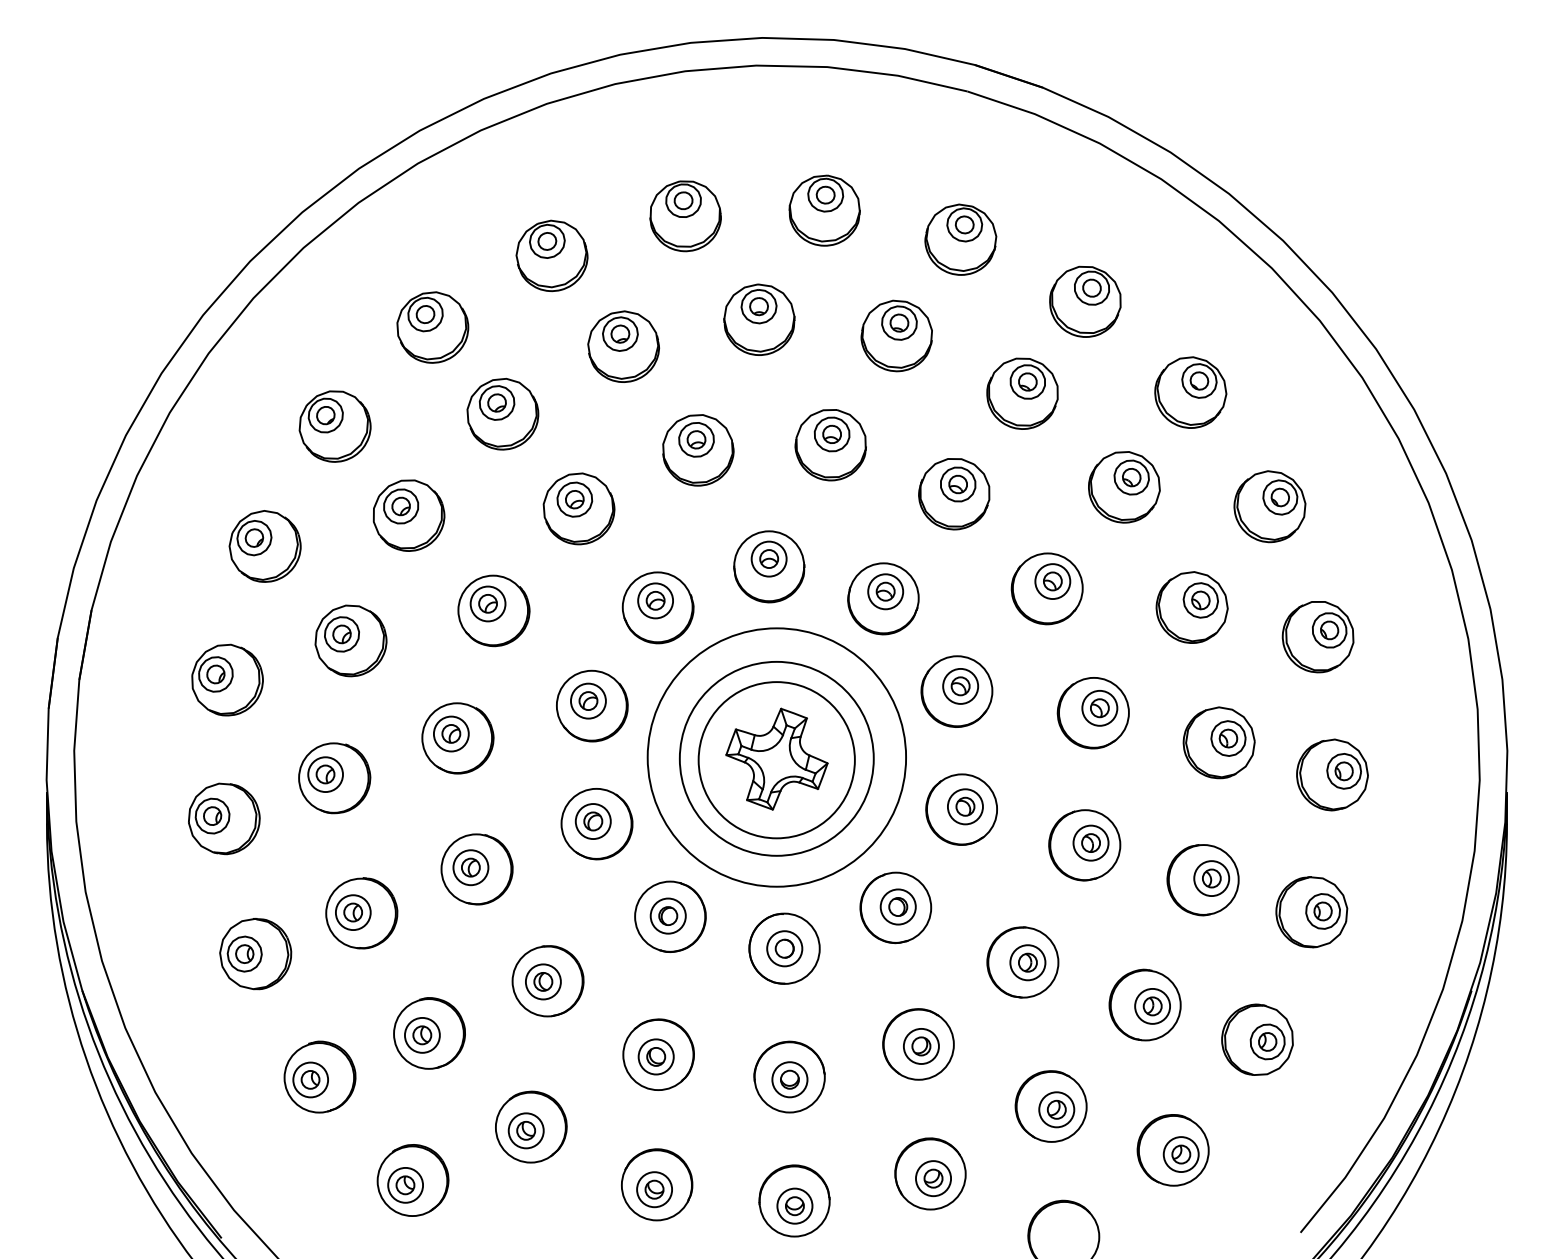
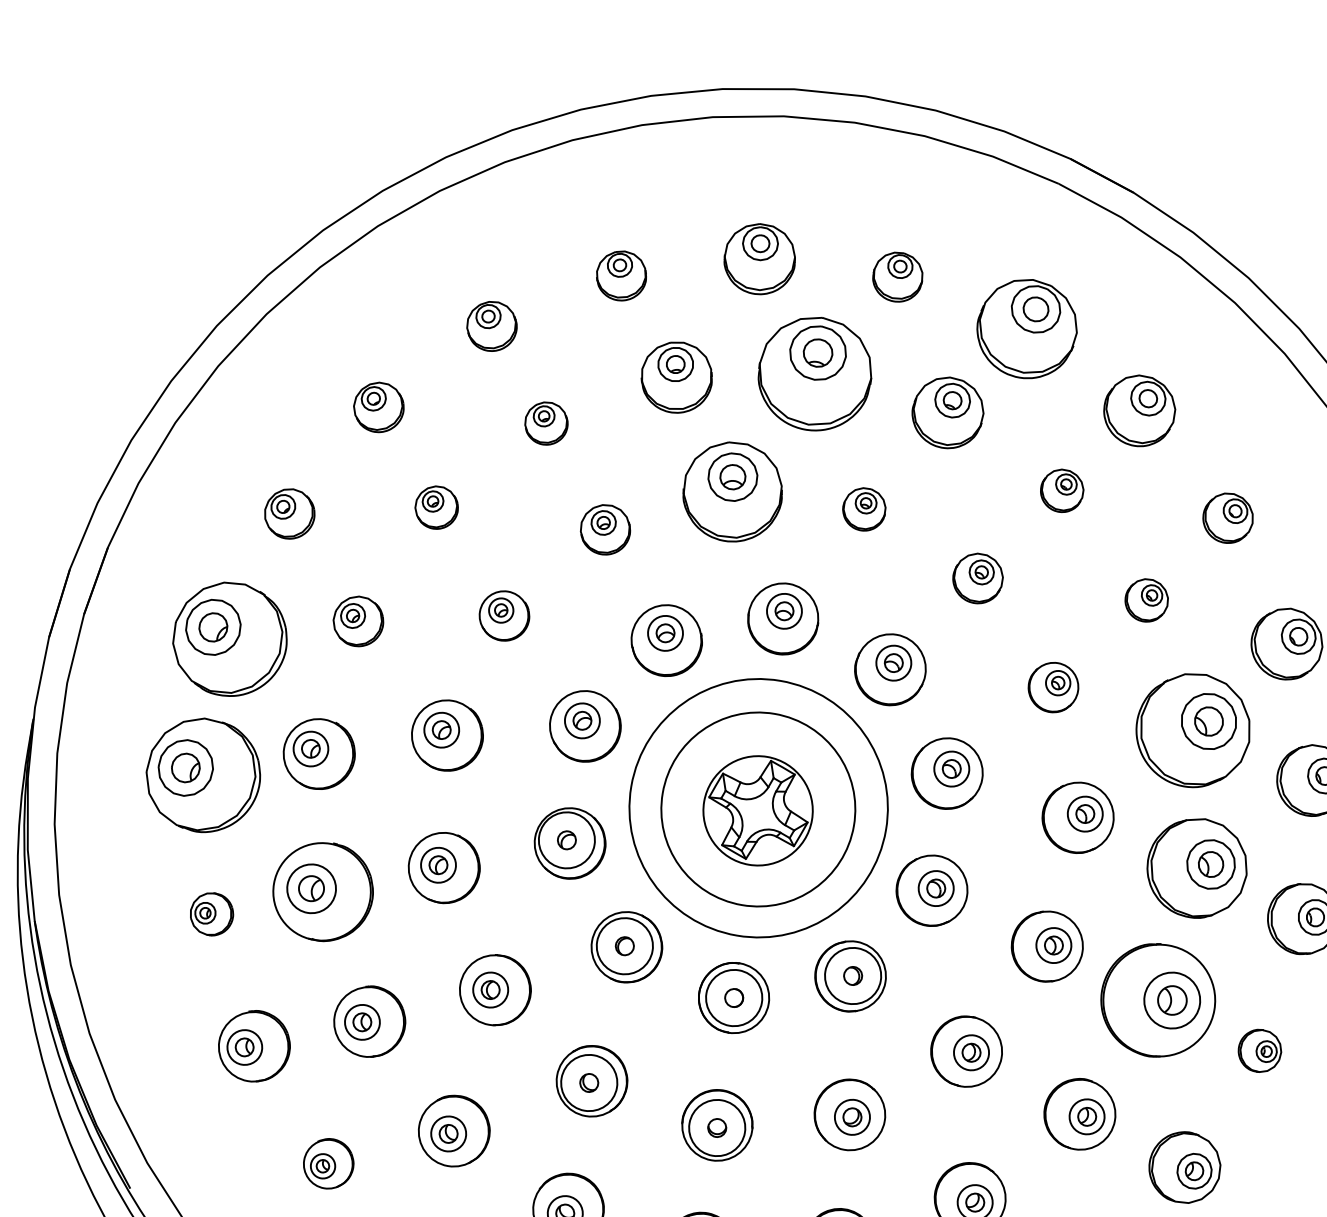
part: (824, 210) -> (897, 277), size x0.7
part: (960, 239) -> (1026, 328), size x1.4
part: (551, 255) -> (621, 275), size x0.7
part: (759, 319) -> (815, 373), size x1.6
part: (432, 327) -> (491, 326), size x0.7
part: (1190, 392) -> (1227, 518), size x0.7
part: (1022, 393) -> (1062, 490), size x0.6
part: (502, 413) -> (546, 422), size x0.6
part: (334, 426) -> (378, 407), size x0.7
part: (830, 445) -> (864, 509), size x0.6
part: (698, 450) -> (733, 492), size x1.4
part: (1124, 487) -> (1146, 600), size x0.6
part: (954, 494) -> (978, 578), size x0.7
part: (578, 508) -> (605, 529), size x0.7
part: (408, 515) -> (436, 507), size x0.6
part: (264, 546) -> (289, 513), size x0.7
part: (1046, 588) -> (1052, 687), size x0.7
part: (1191, 607) -> (1192, 730), size x1.6
part: (493, 610) -> (504, 615), size x0.7
part: (350, 640) -> (358, 621), size x0.7
part: (227, 679) -> (230, 638), size x1.6
part: (1218, 742) -> (1196, 867), size x1.4
circle: (776, 760) -> (757, 811), size x0.7
part: (224, 818) -> (203, 775), size x1.6
circle: (592, 821) -> (566, 840), size x1.6
part: (1202, 880) -> (1157, 1001), size x1.6
circle: (897, 906) -> (852, 975), size x1.6
part: (1311, 912) -> (1259, 1051), size x0.6
part: (361, 913) -> (322, 891), size x1.4
circle: (667, 915) -> (624, 945), size x1.6
circle: (784, 948) -> (733, 997), size x1.6
part: (255, 954) -> (211, 914), size x0.6
circle: (655, 1056) -> (588, 1082), size x1.6
circle: (789, 1079) -> (716, 1127), size x1.6
part: (412, 1180) -> (328, 1163), size x0.7

